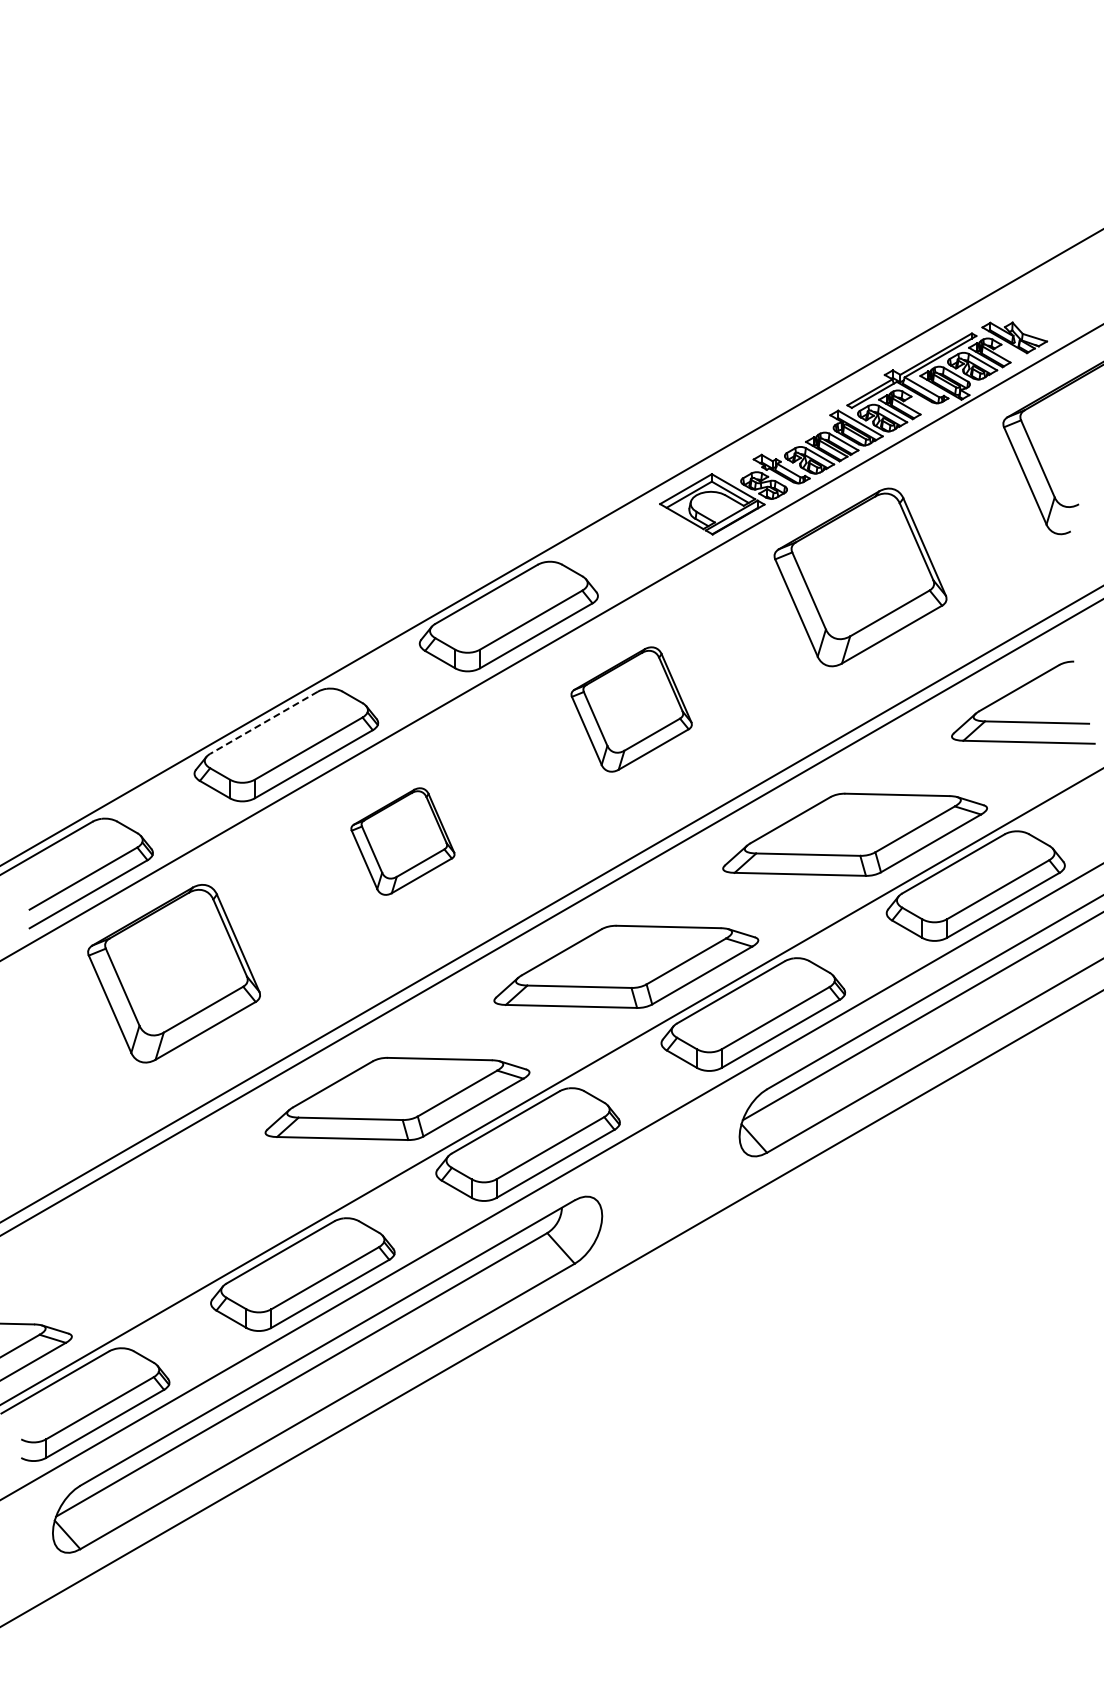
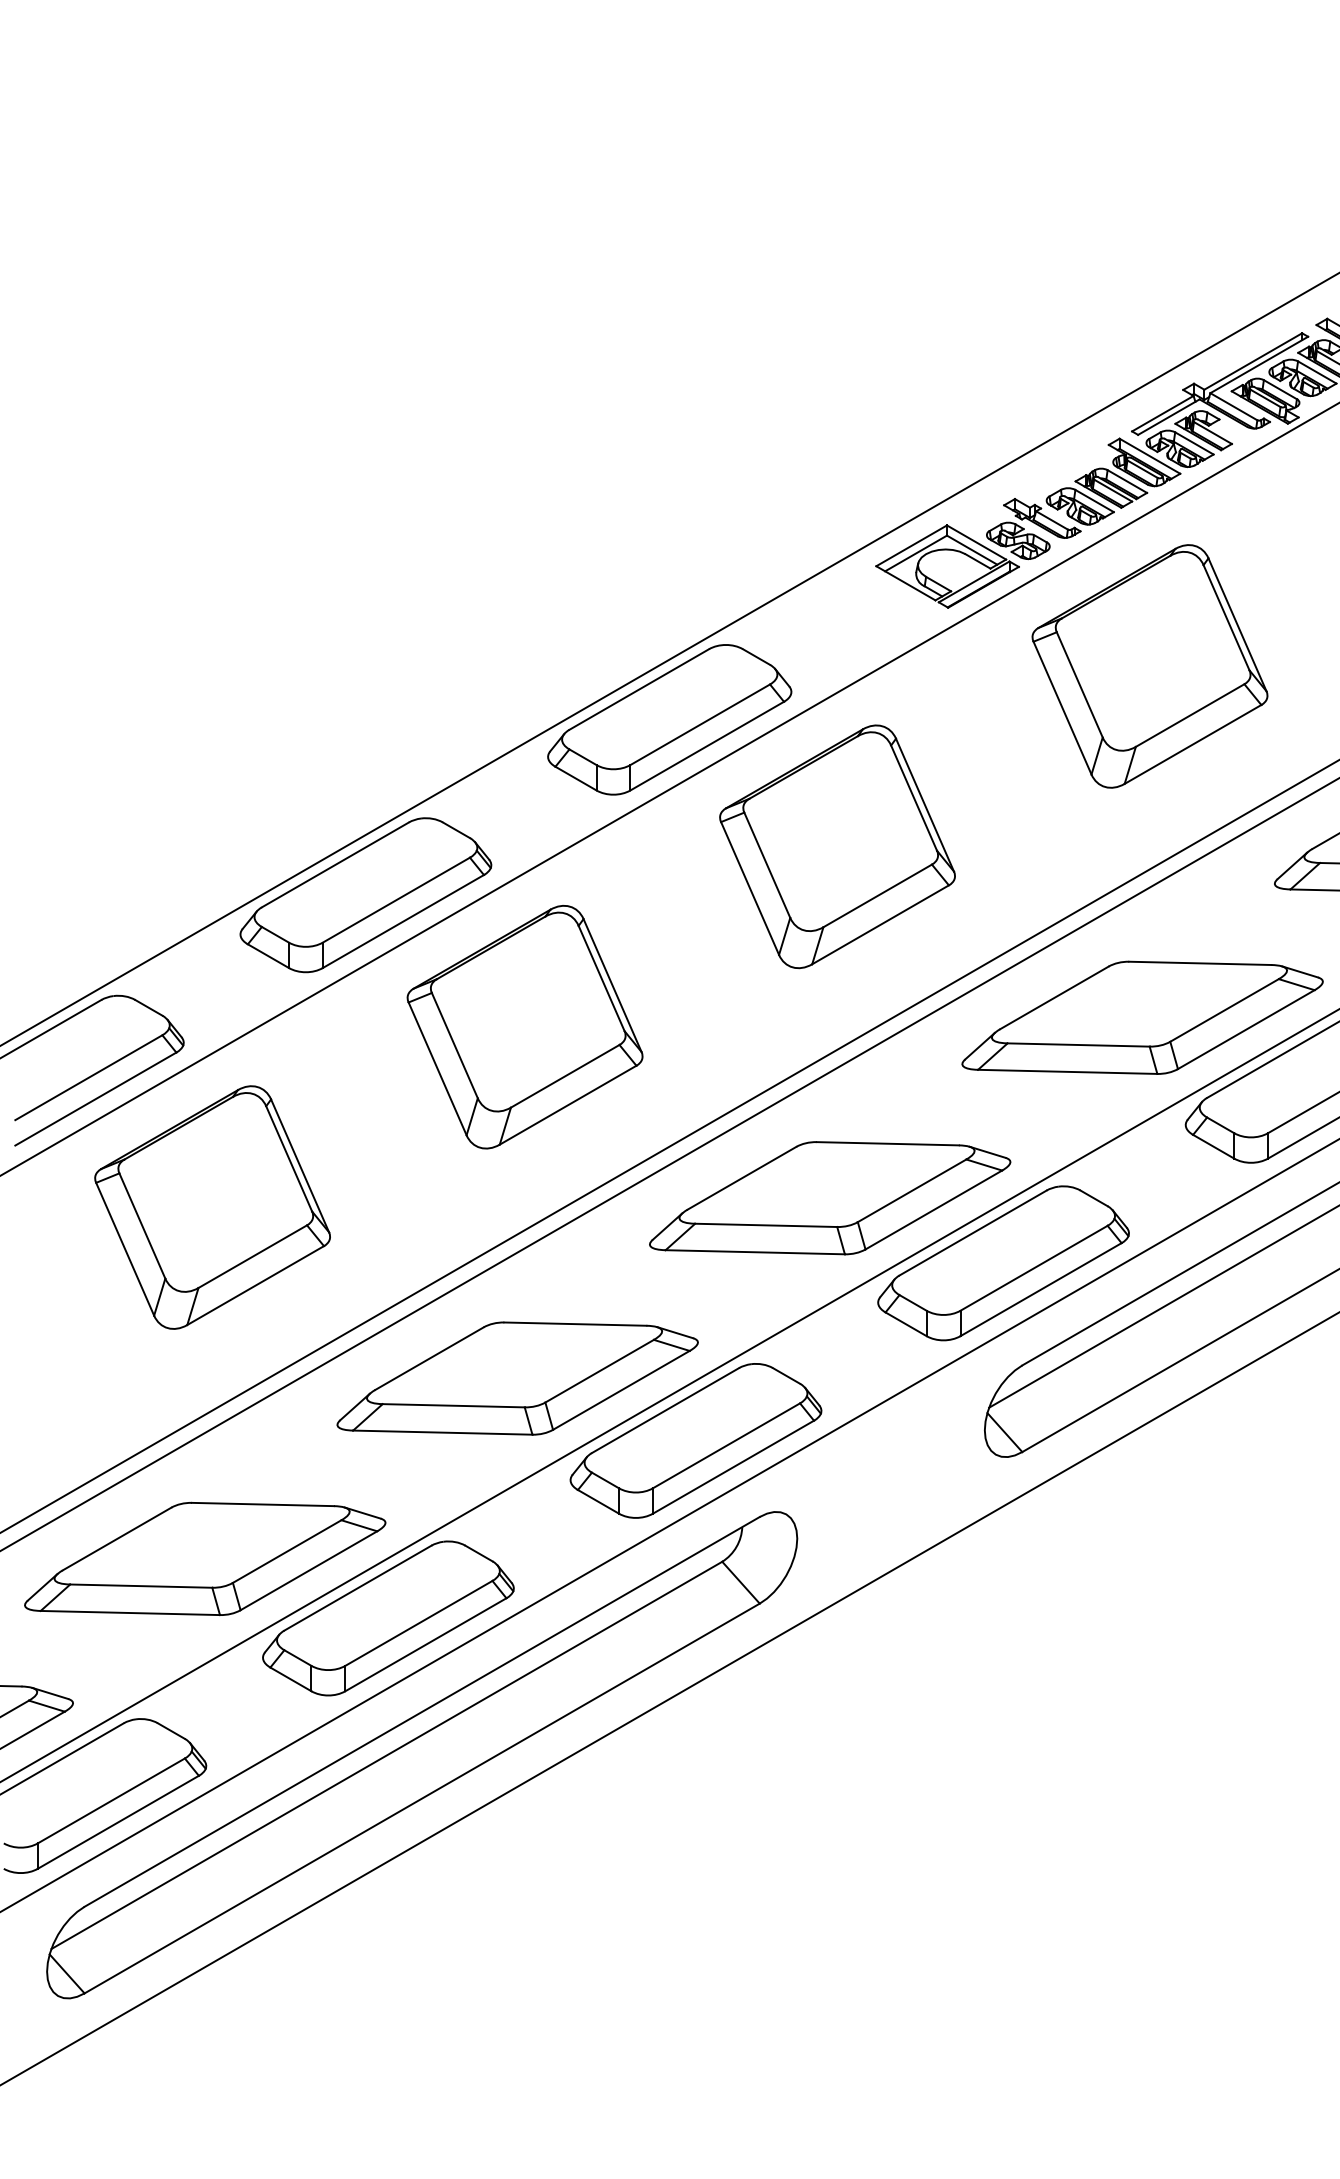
part: (631, 709) -> (837, 846), size x1.43
line: (263, 723) -> (334, 865), dashed -> solid
part: (402, 841) -> (524, 1027), size x1.67
part: (168, 1231) -> (204, 1559), added

